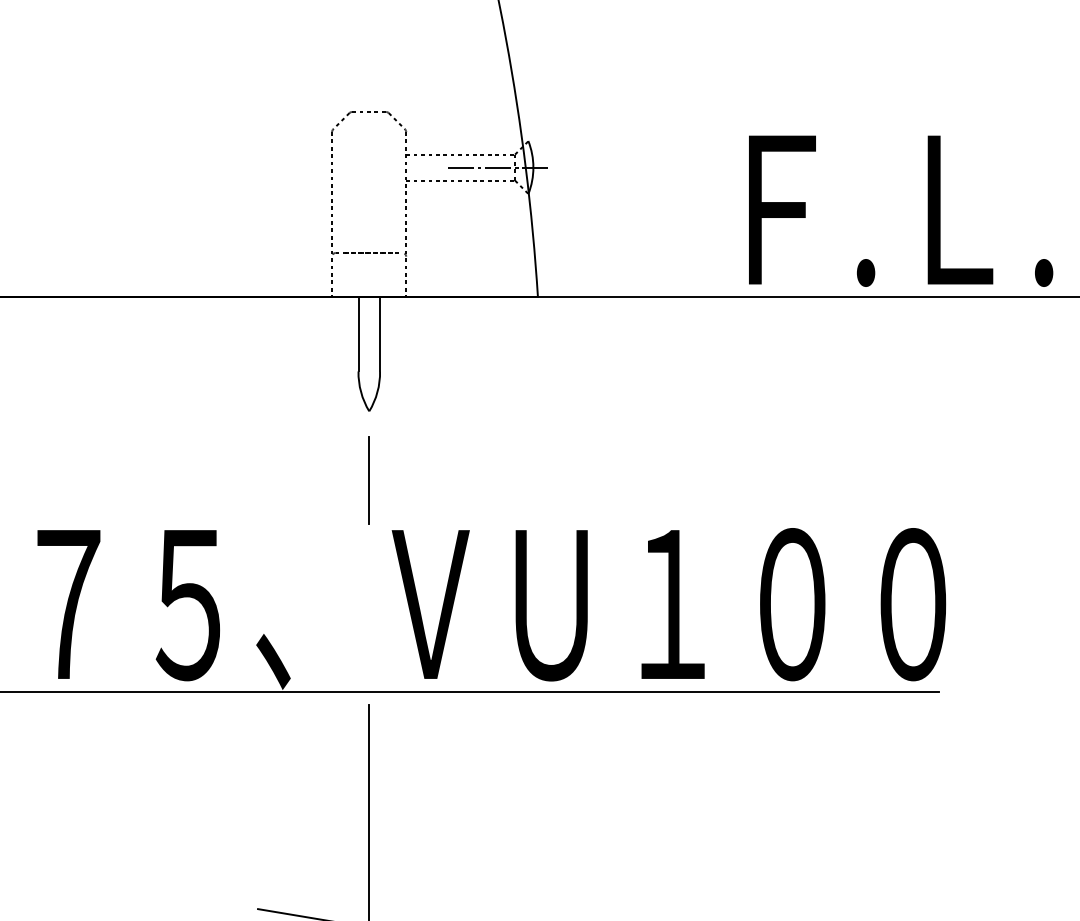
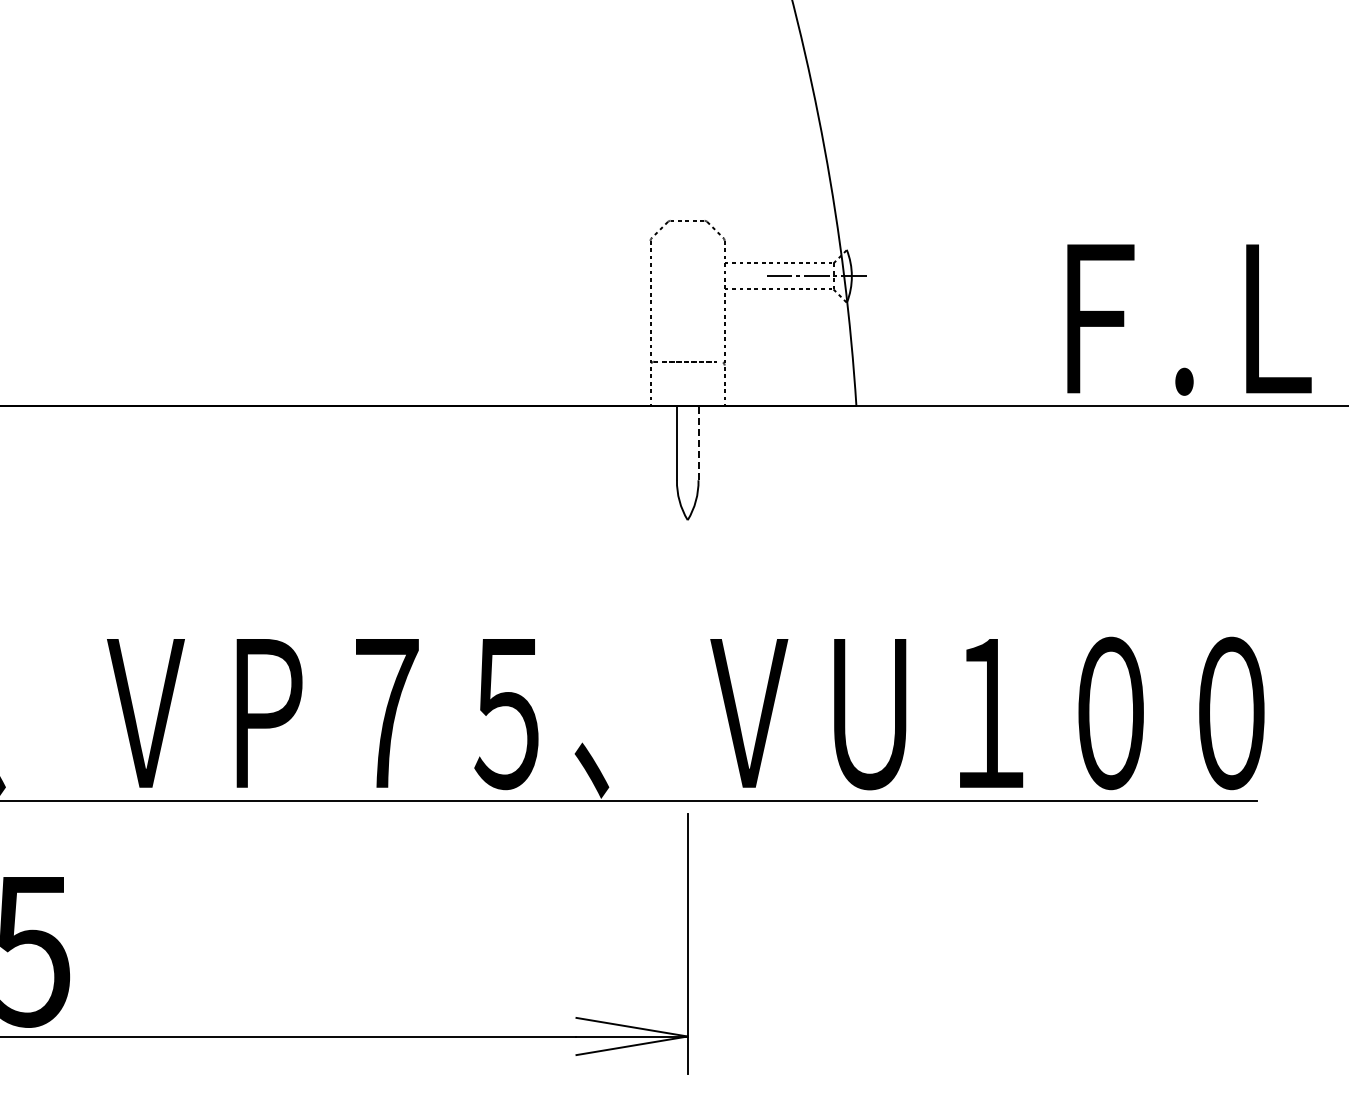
line: (380, 333) -> (698, 442), solid -> dashed
line: (369, 479) -> (687, 588), removed

